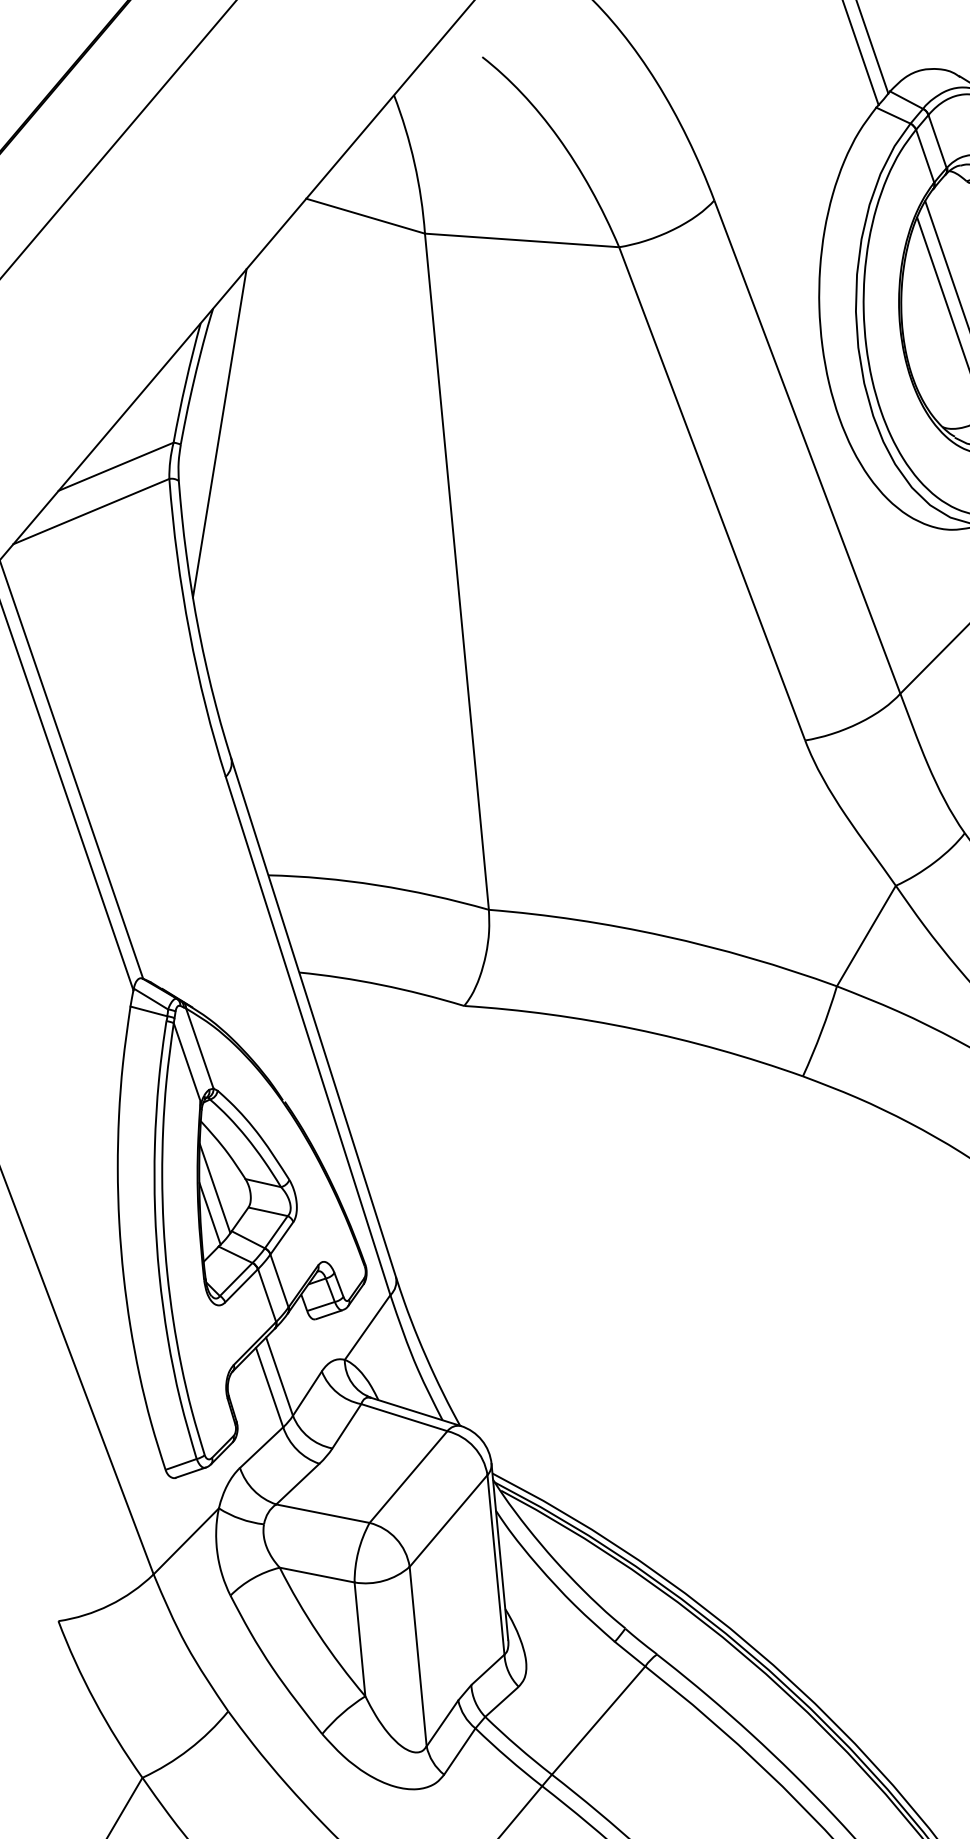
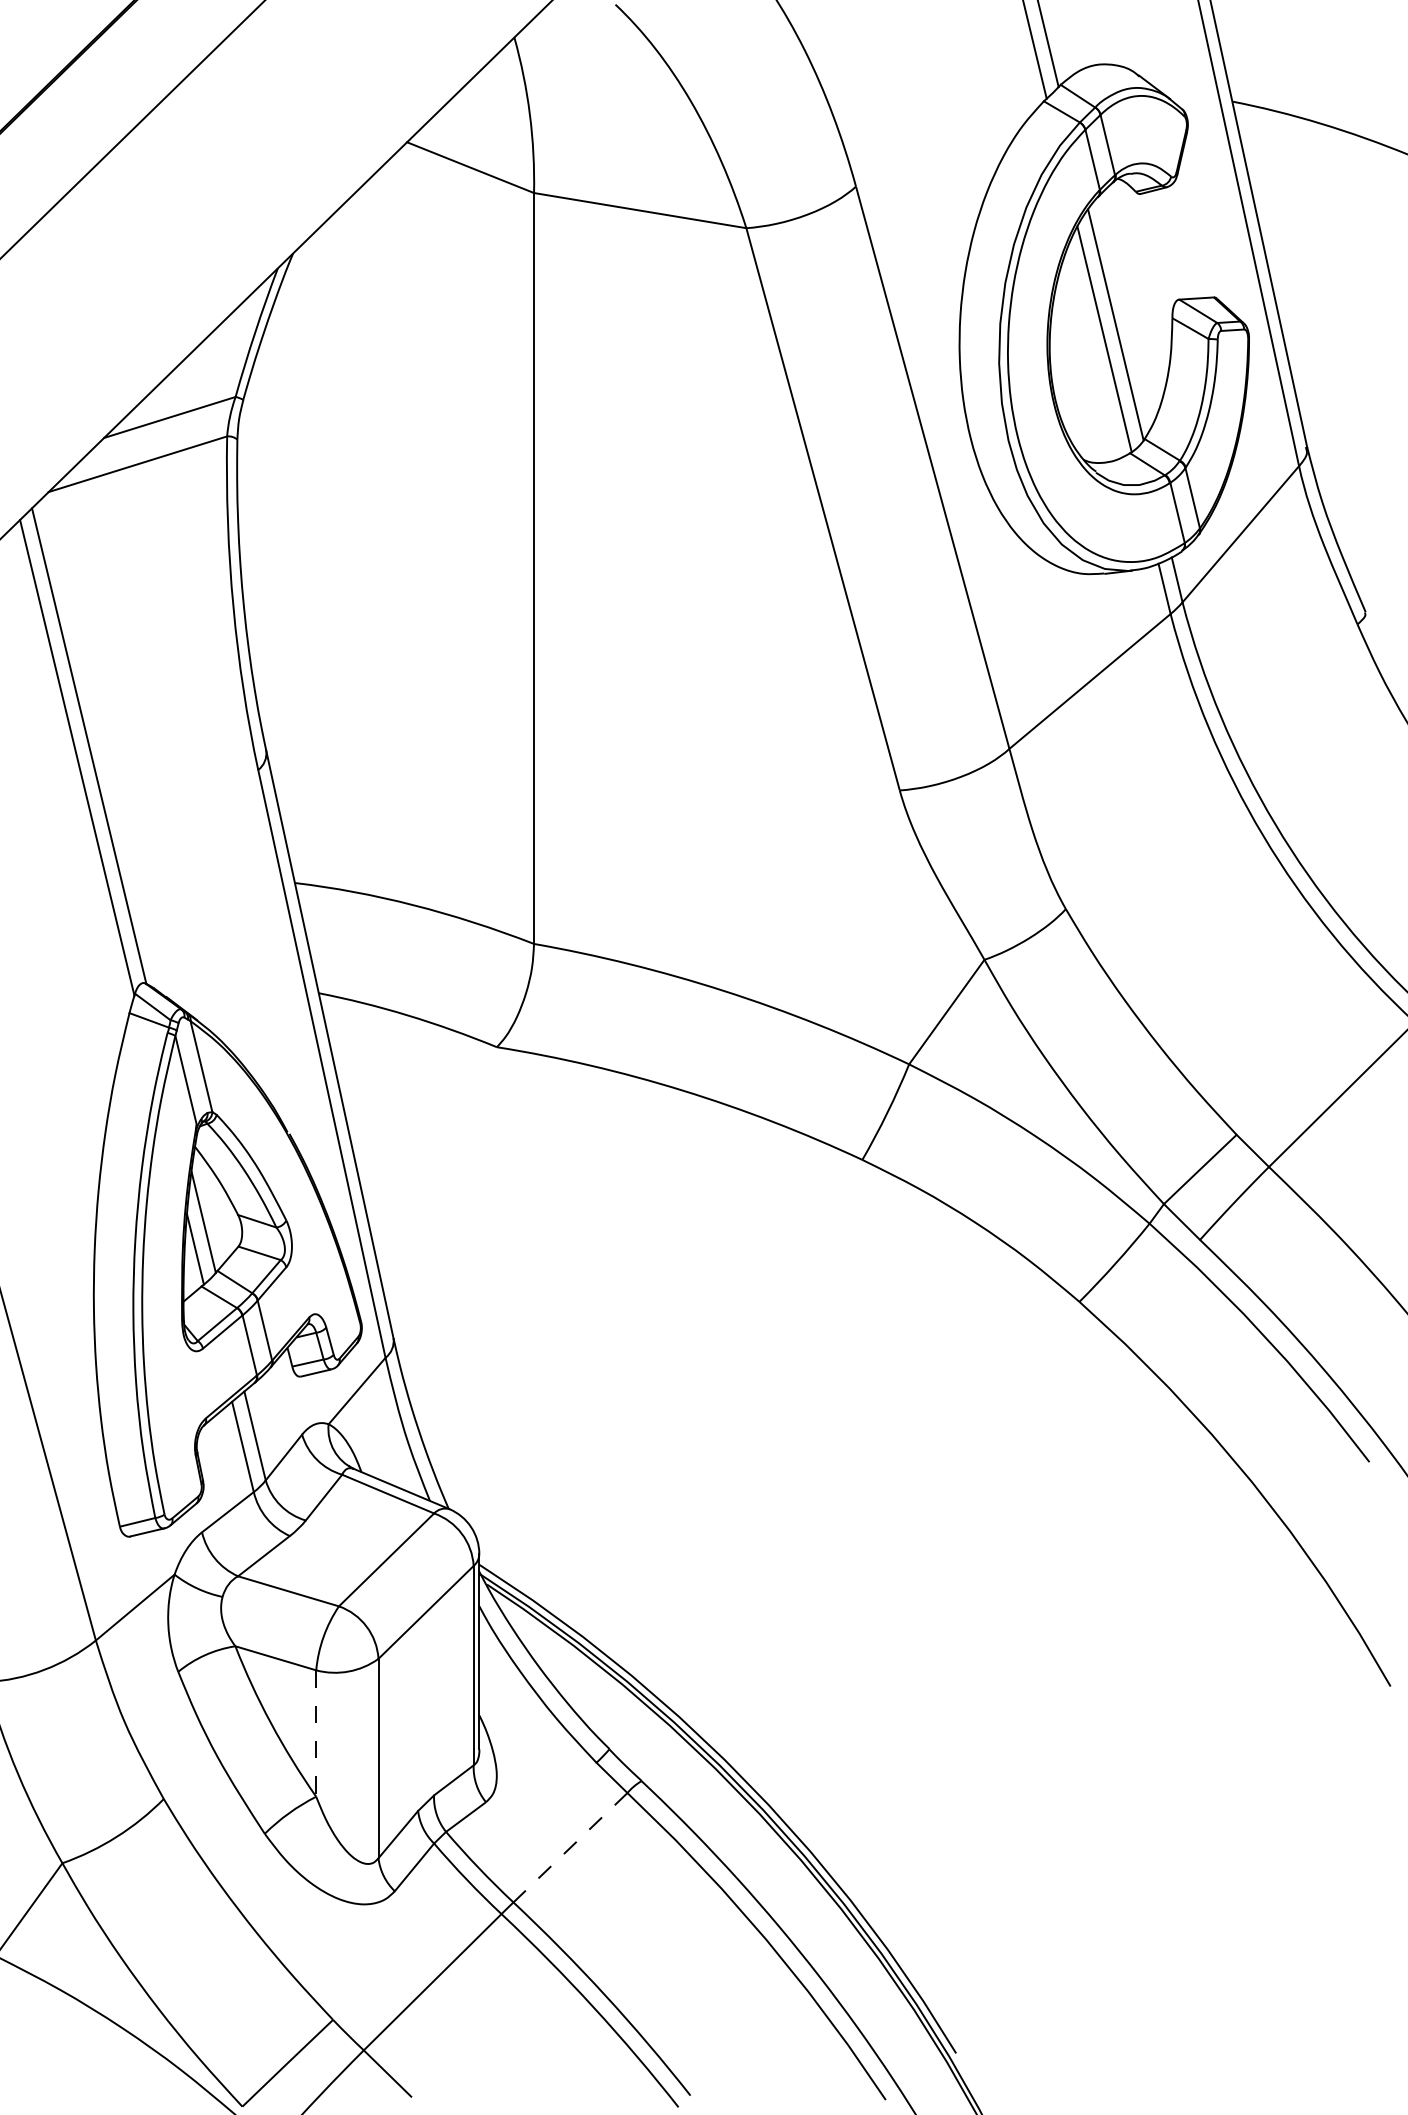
line: (219, 433) -> (287, 391), removed
line: (360, 1640) -> (316, 1734), solid -> dashed
line: (598, 1721) -> (570, 1848), solid -> dashed

